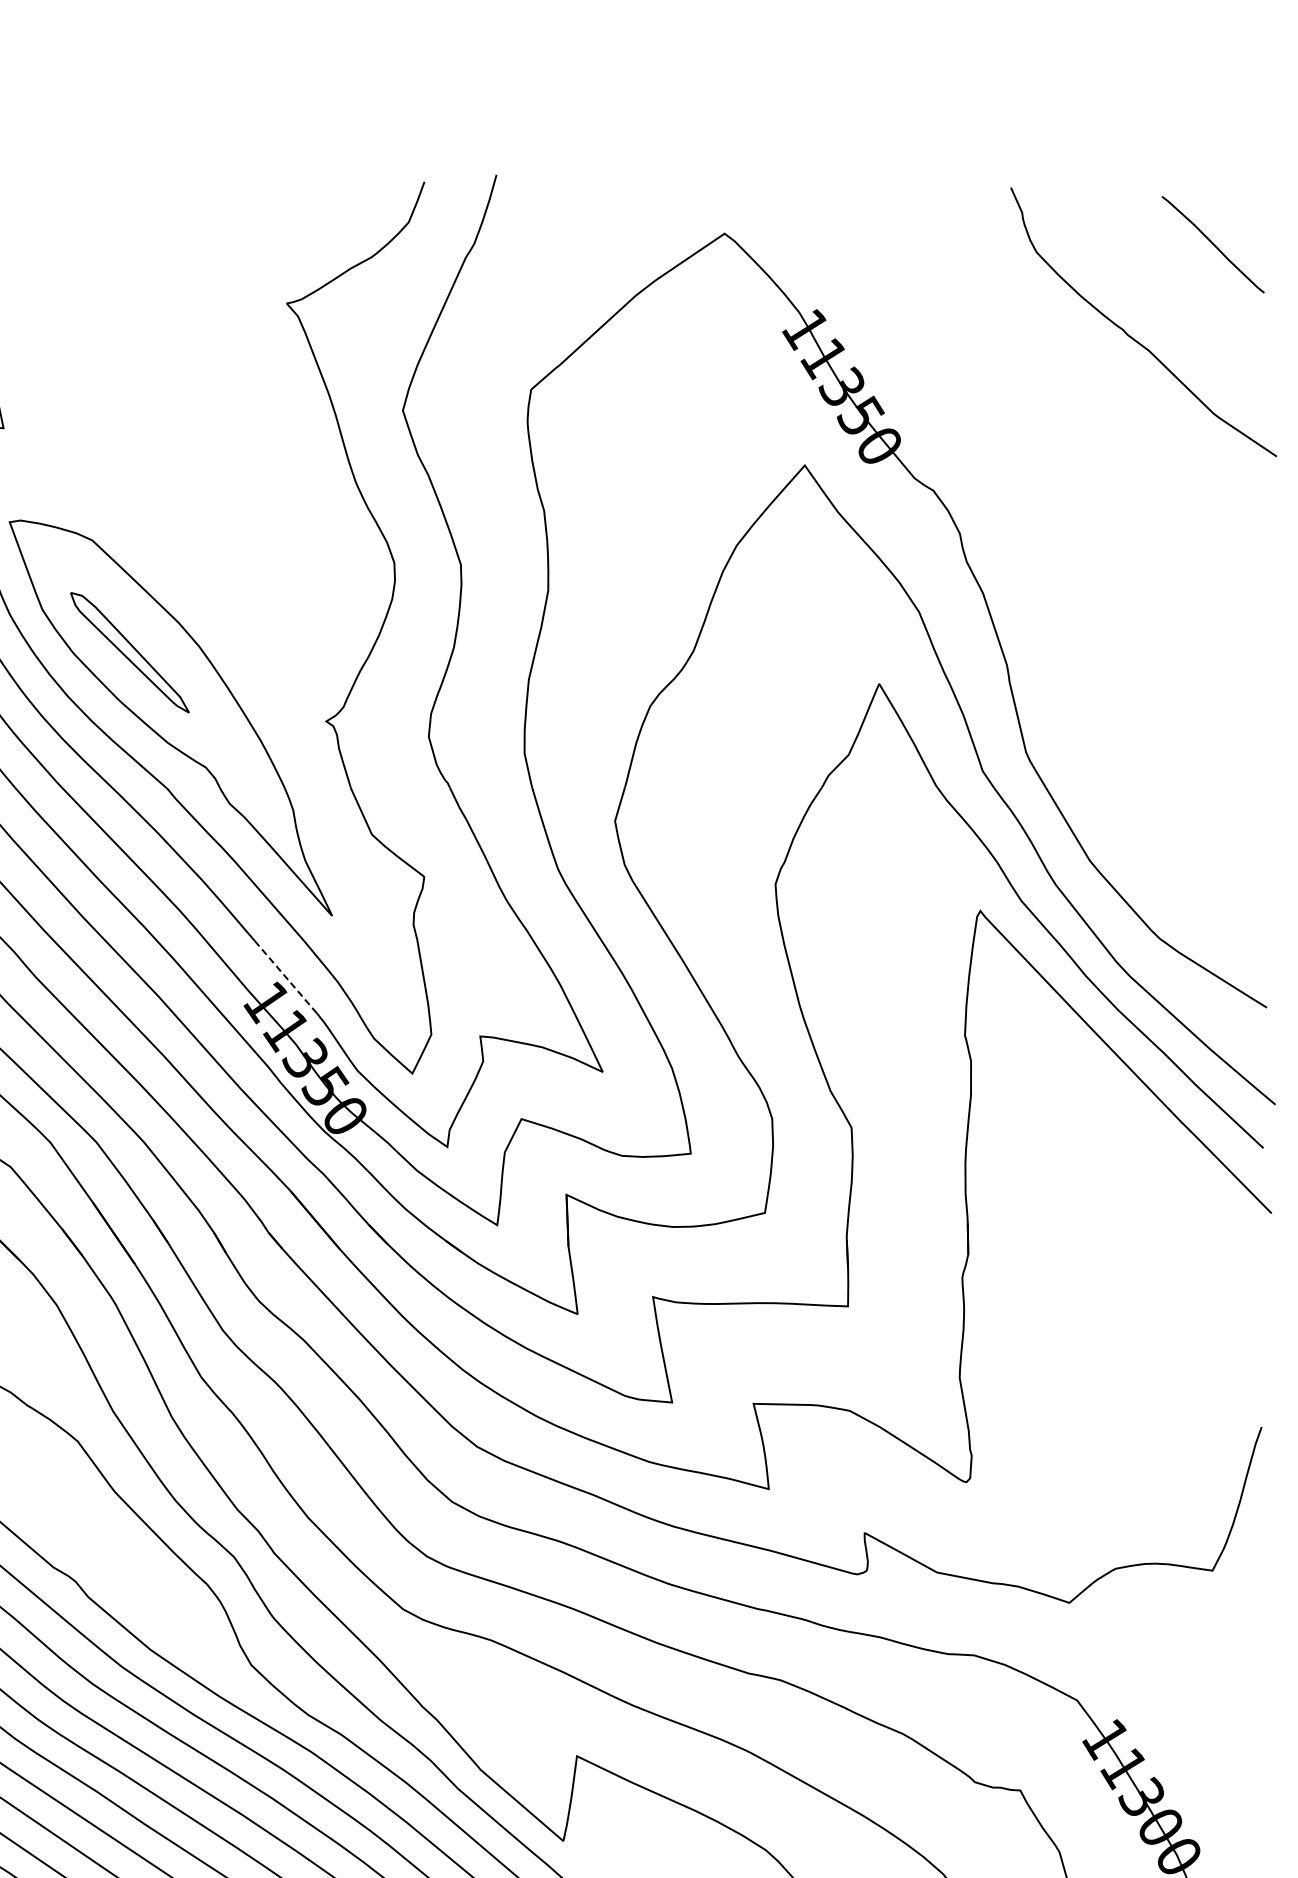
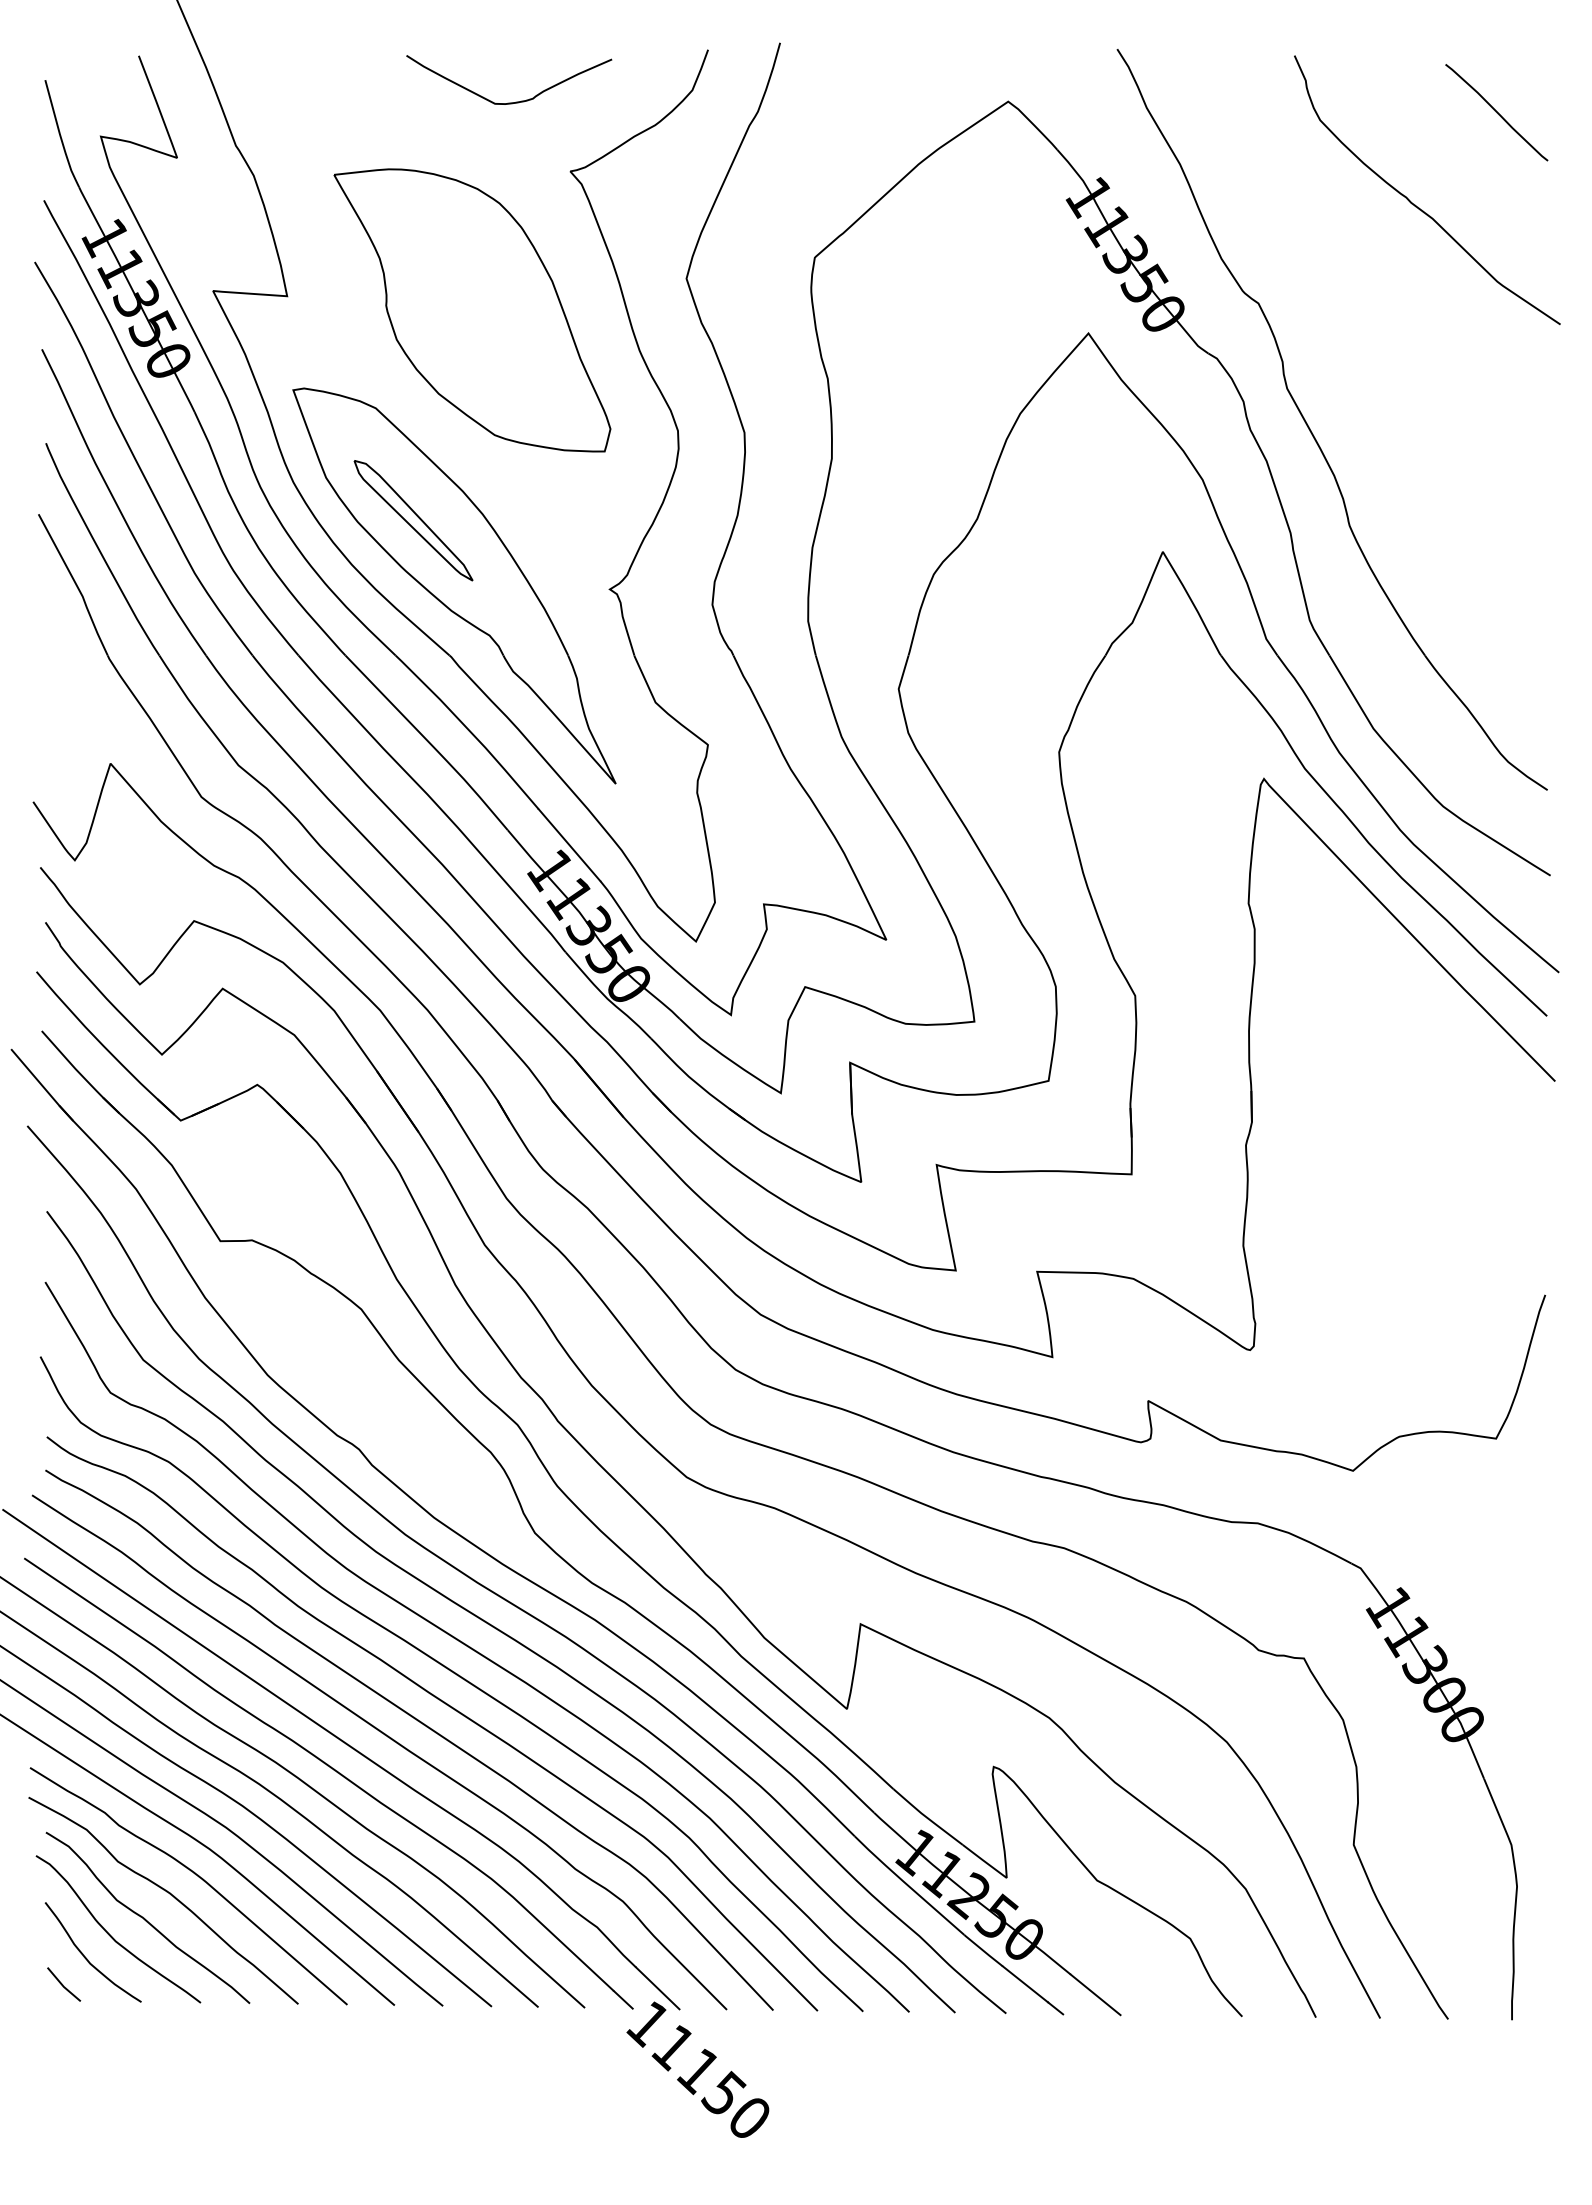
curve: (231, 233) -> (515, 101), added
part: (188, 442) -> (472, 310), added
part: (1027, 562) -> (1311, 430), added
line: (285, 976) -> (569, 844), dashed -> solid

